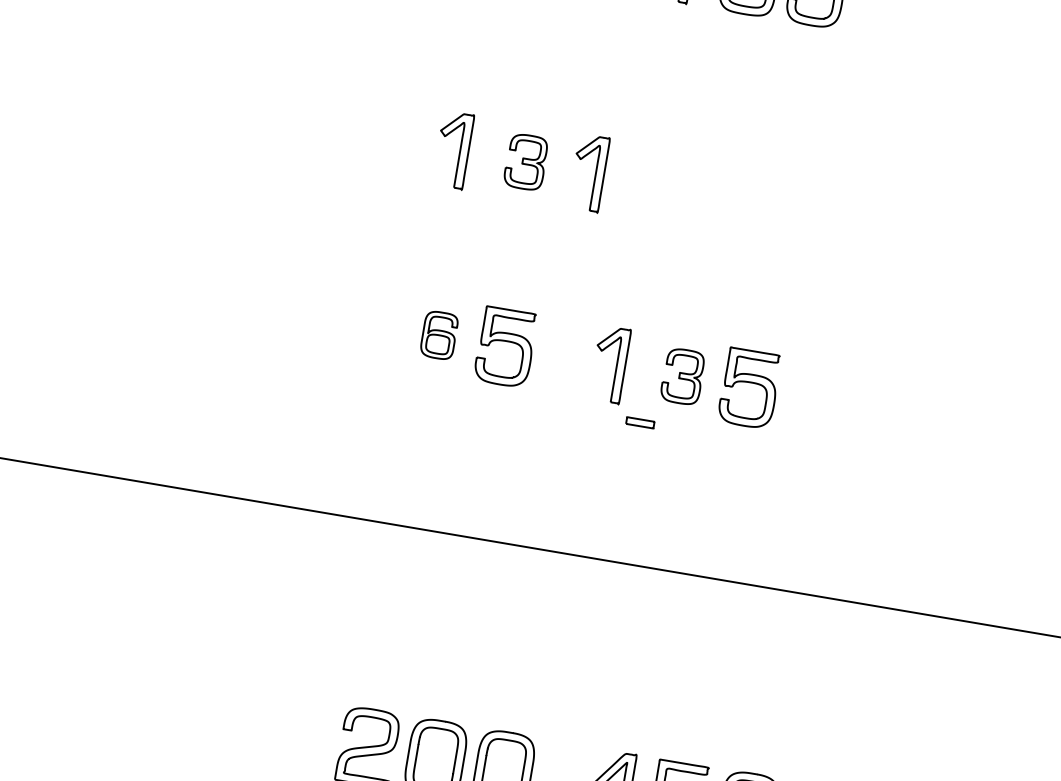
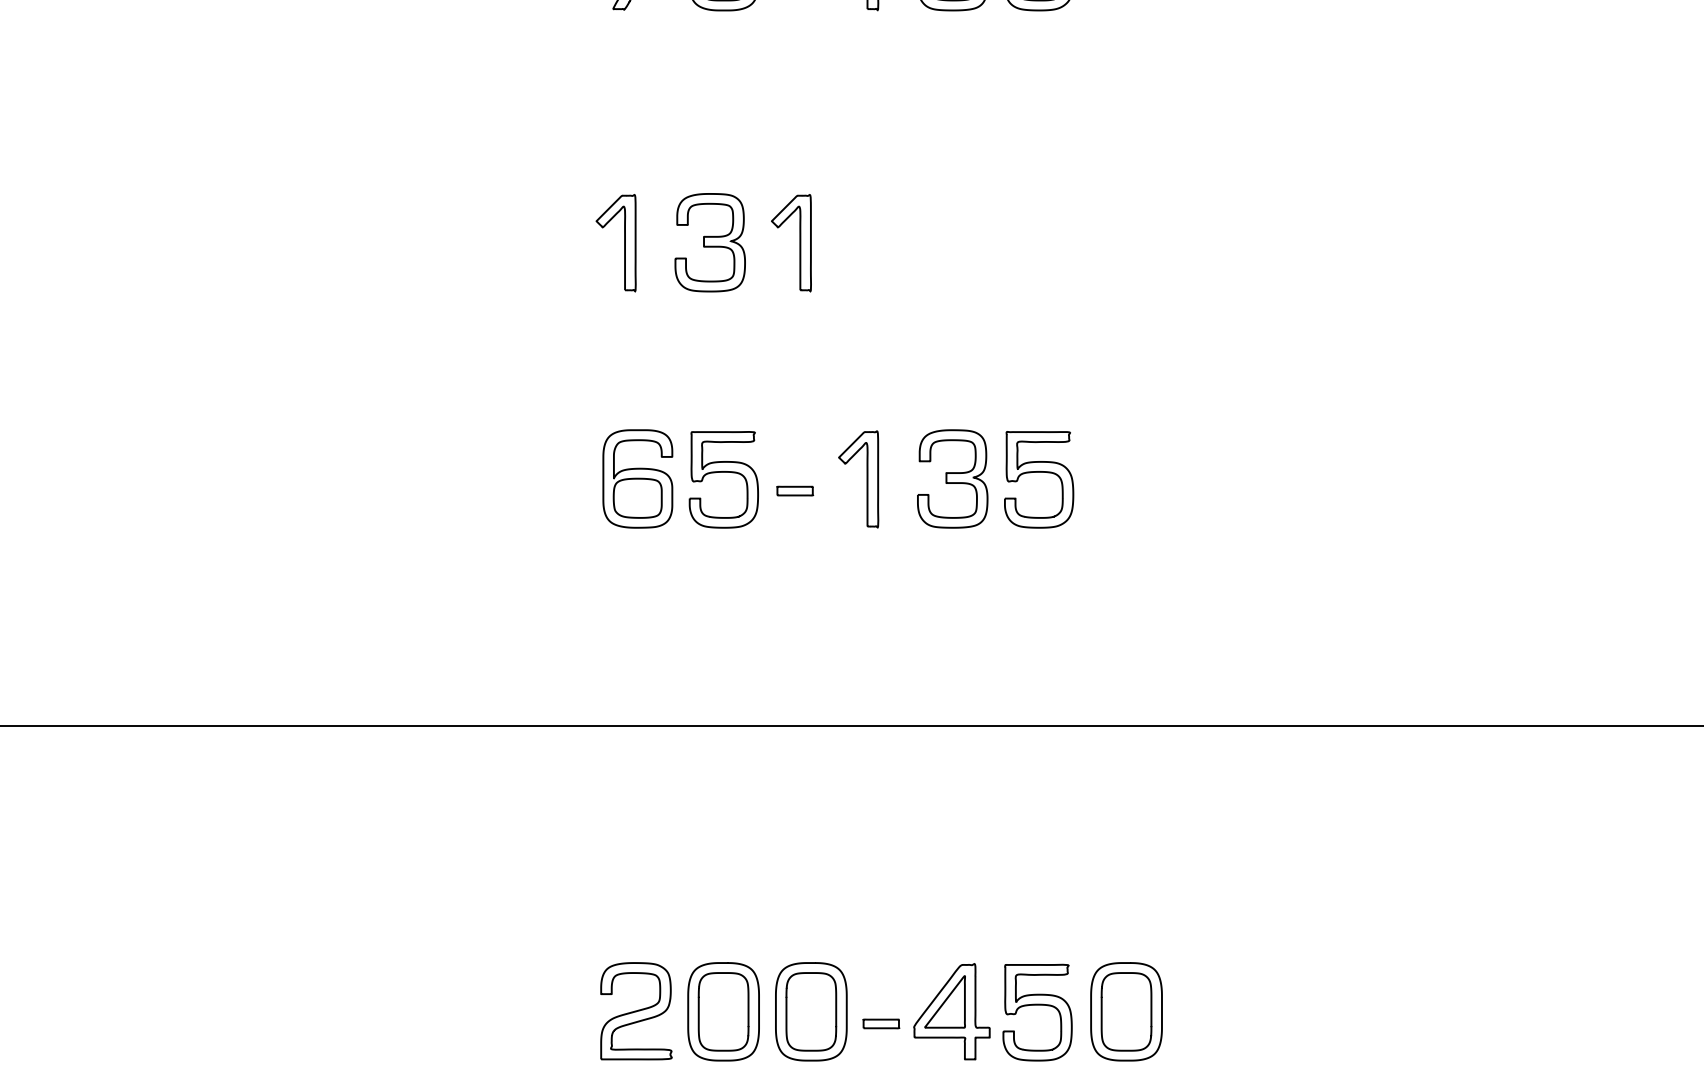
part: (525, 161) -> (709, 242), size x1.43
part: (439, 334) -> (637, 478), size x1.67
part: (682, 376) -> (952, 478), size x1.43
part: (640, 422) -> (795, 490), moved

